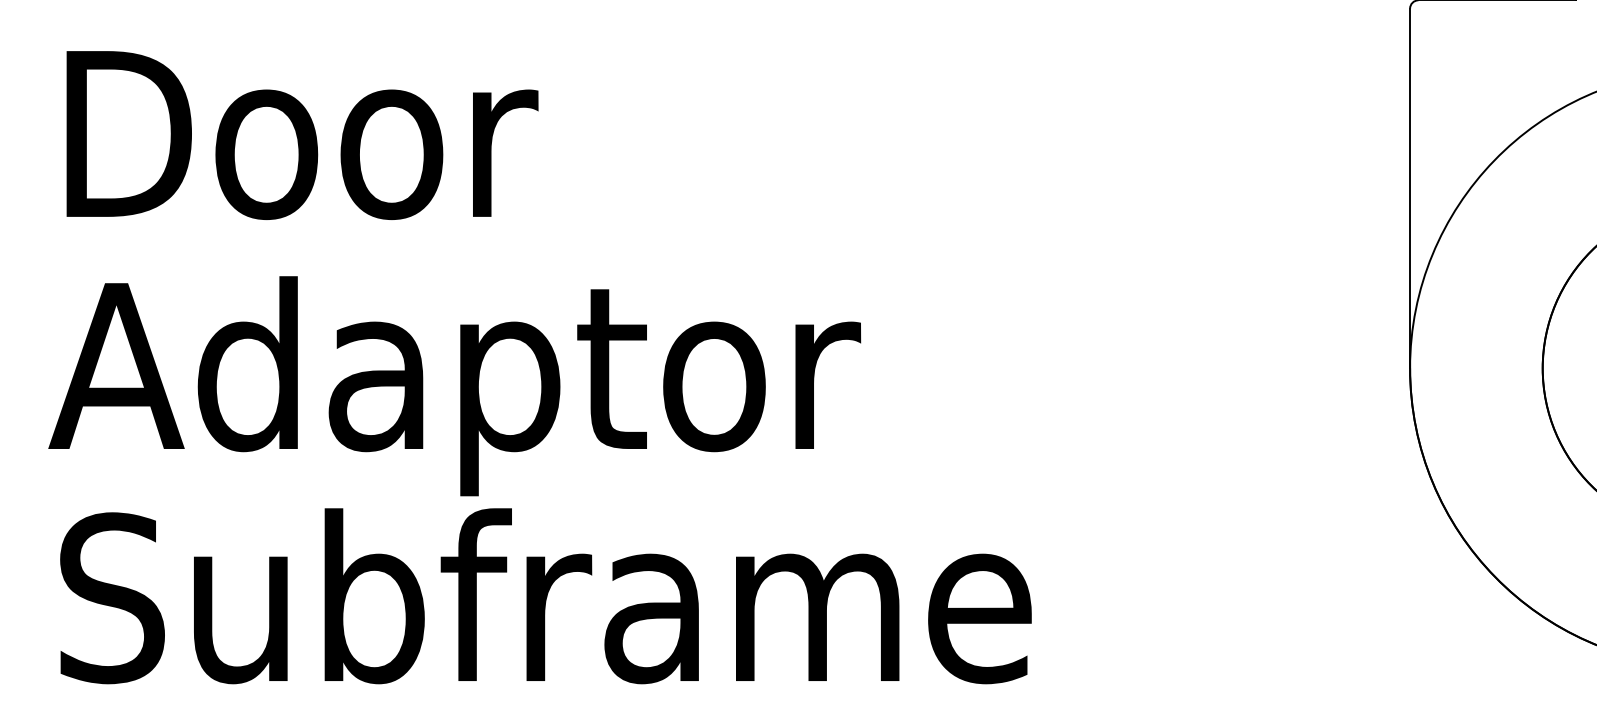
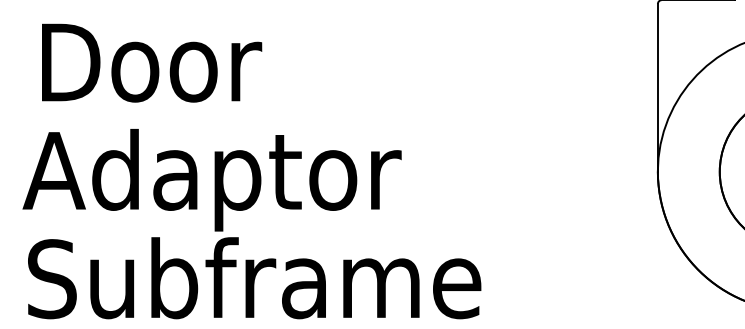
text: (303, 133) -> (152, 62), moved

